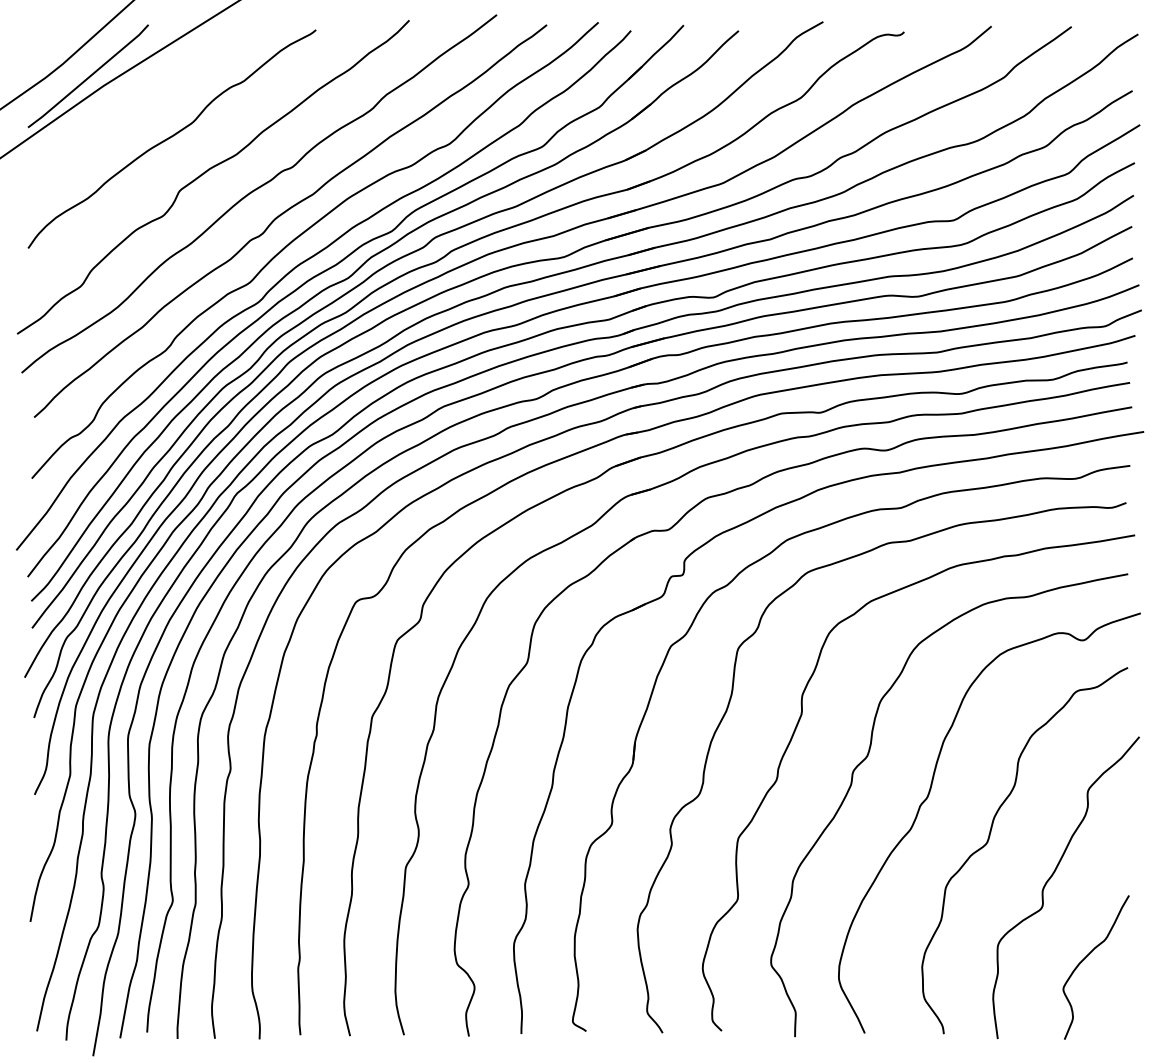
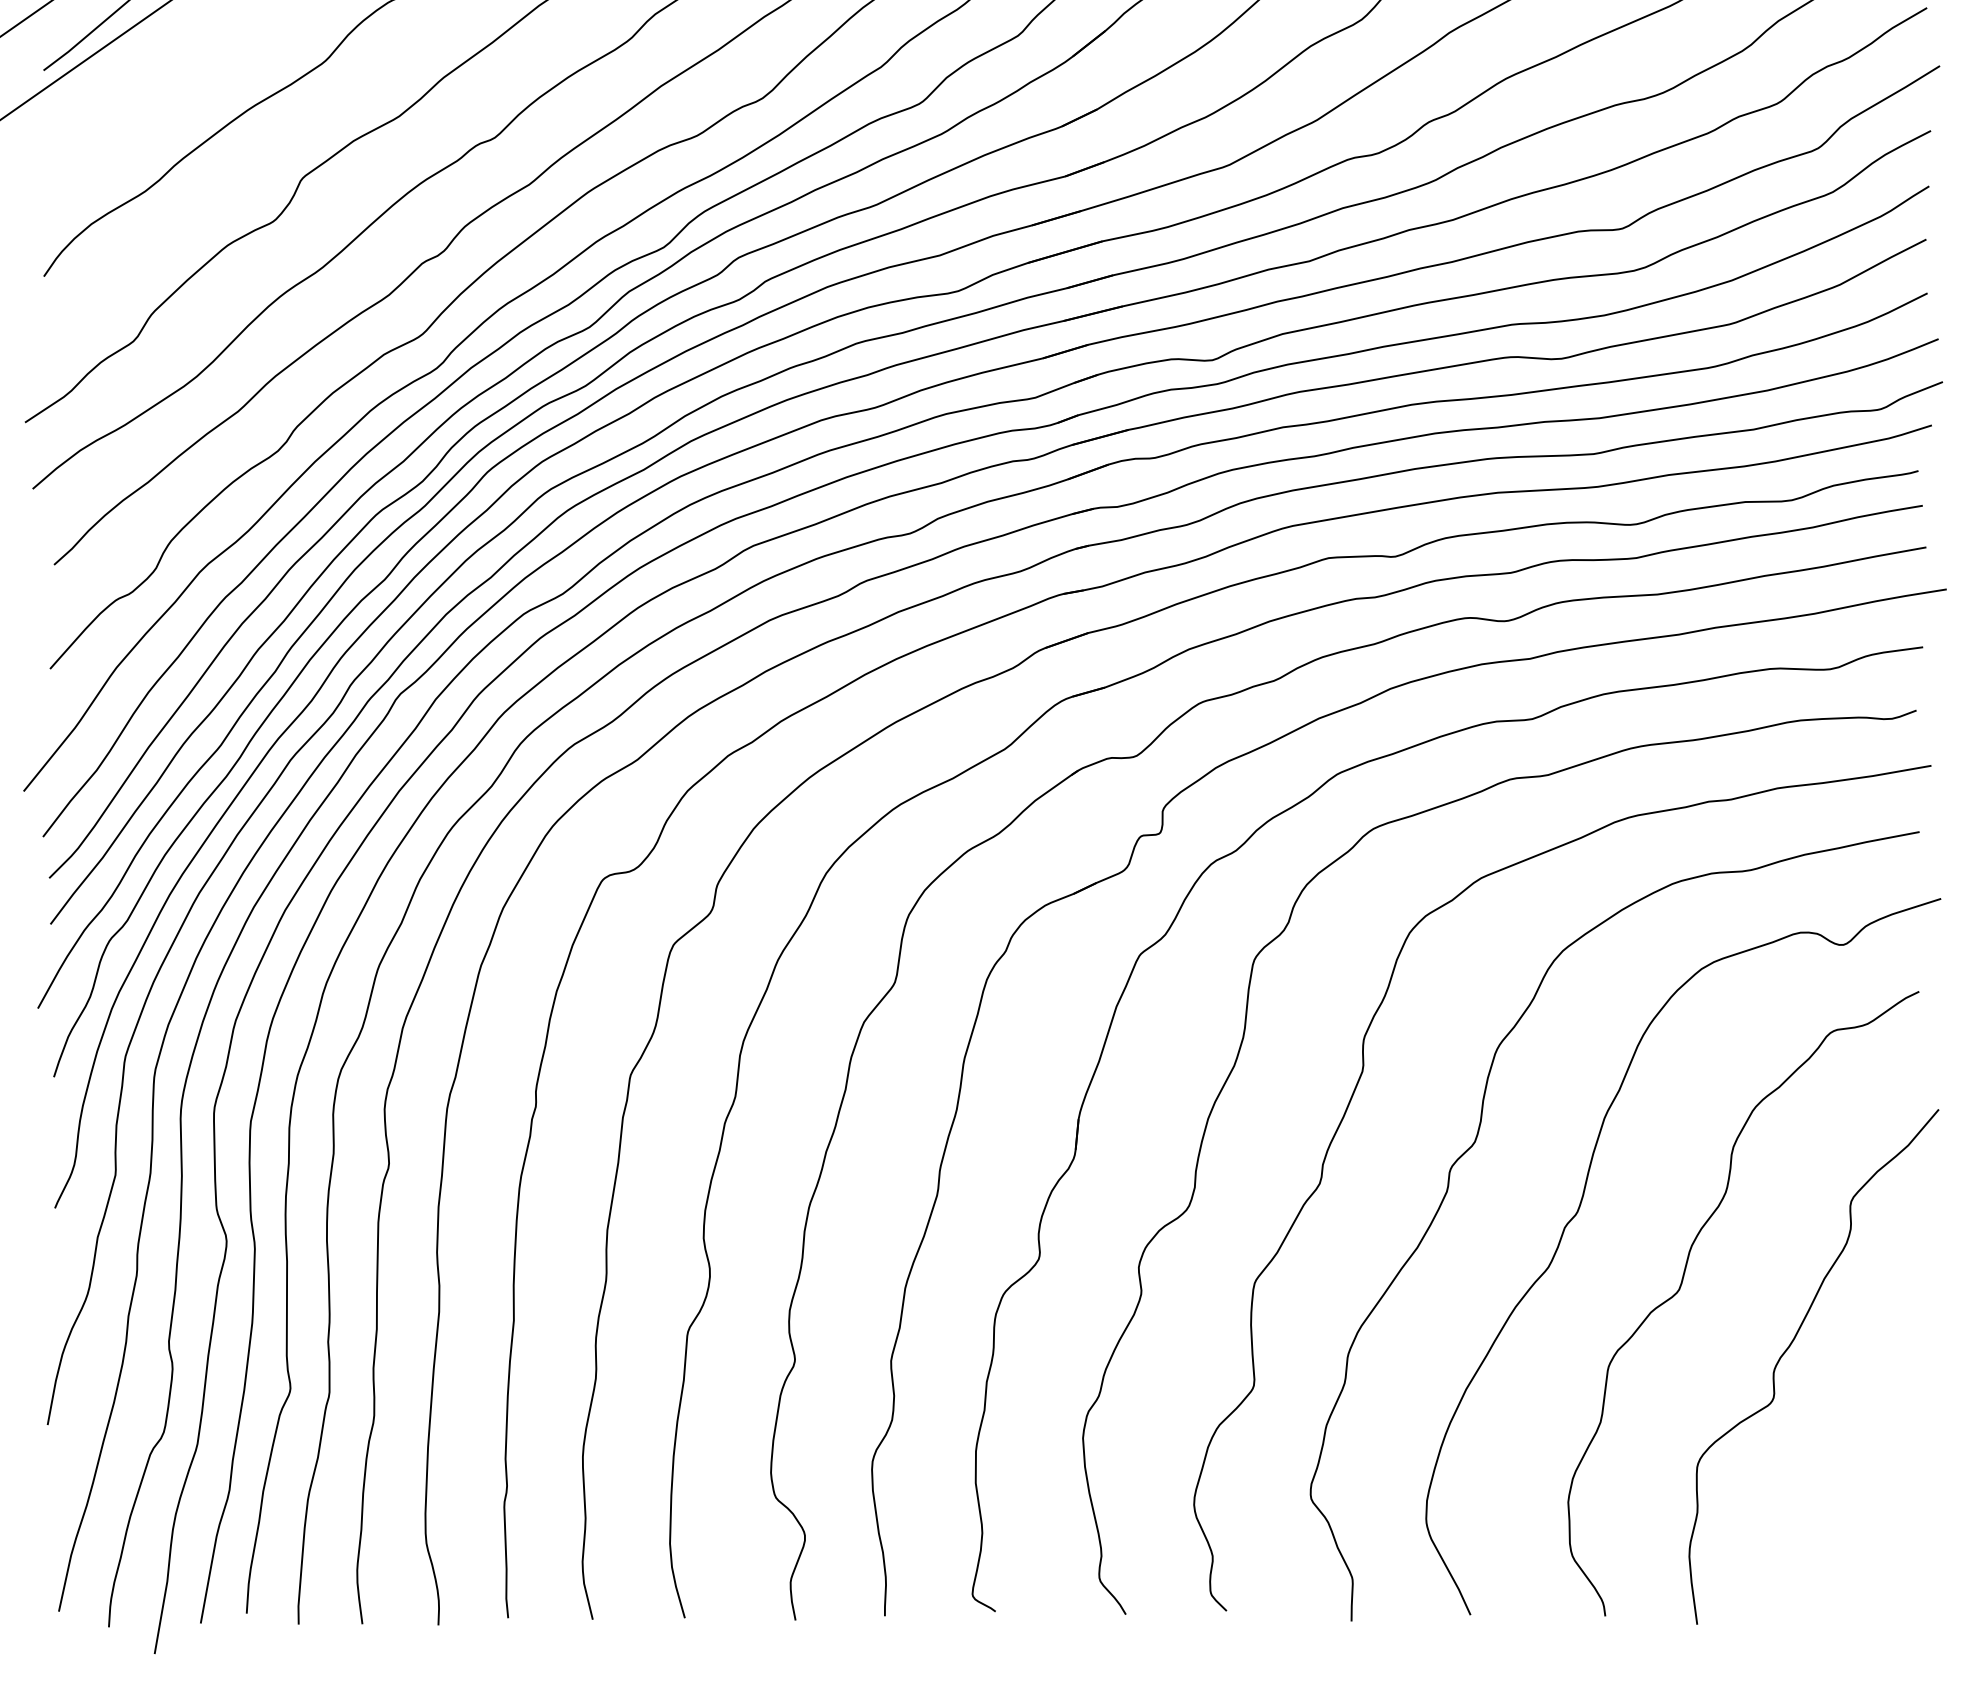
curve: (1086, 957) -> (1848, 1485), removed

